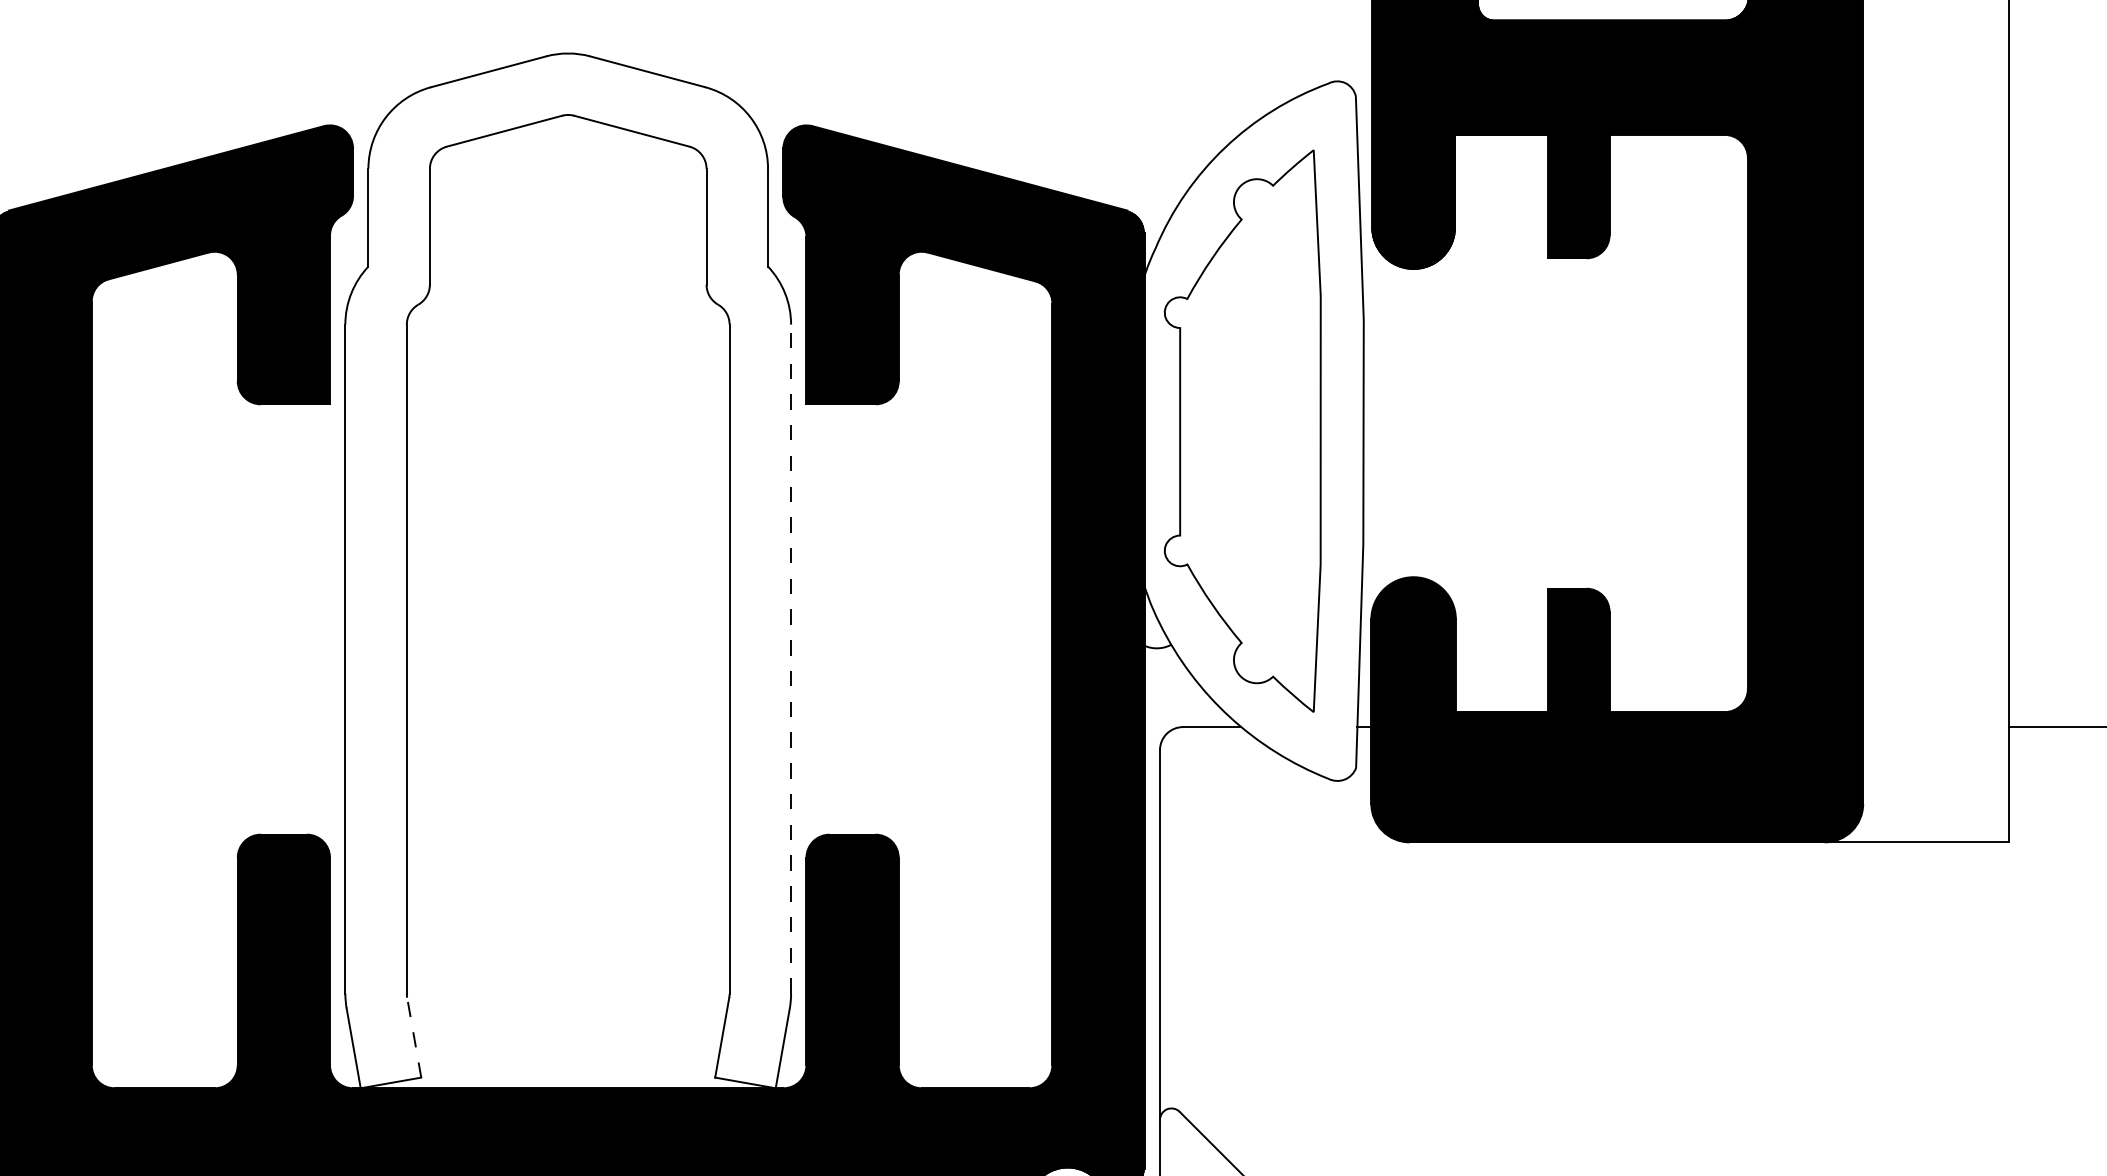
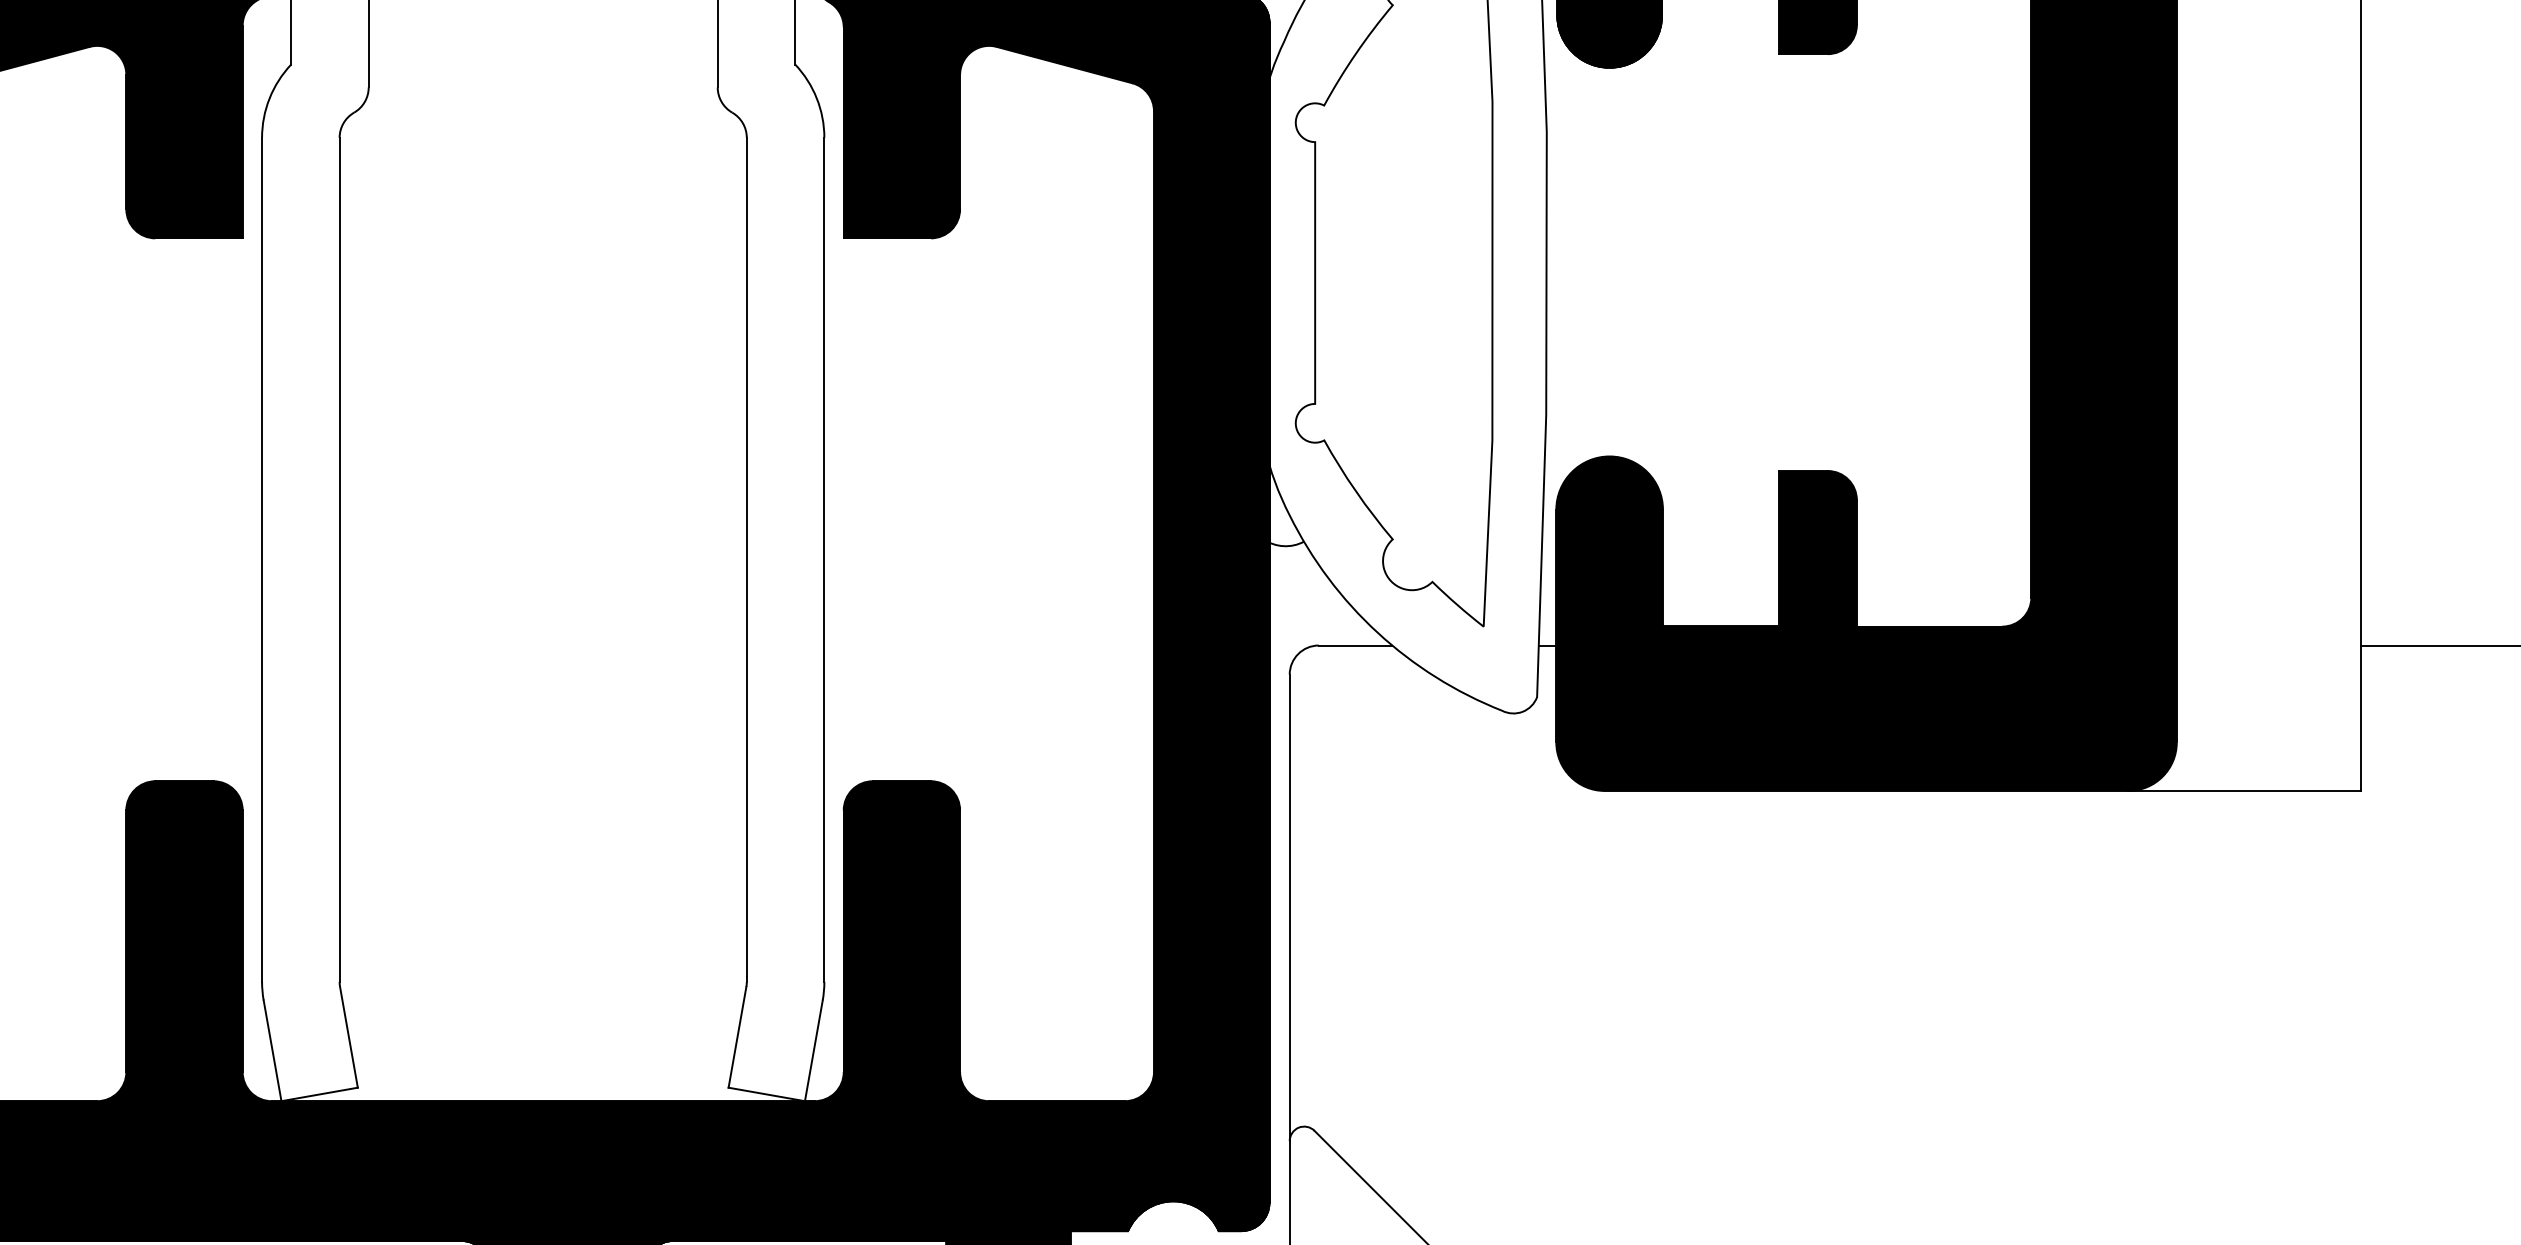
line: (791, 659) -> (824, 560), dashed -> solid
line: (414, 1037) -> (349, 1037), dashed -> solid

